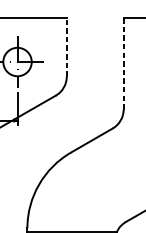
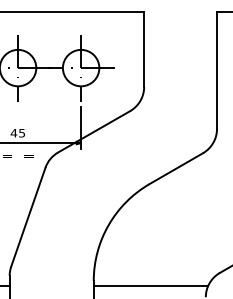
line: (67, 46) -> (144, 48), dashed -> solid
line: (124, 63) -> (217, 70), dashed -> solid

